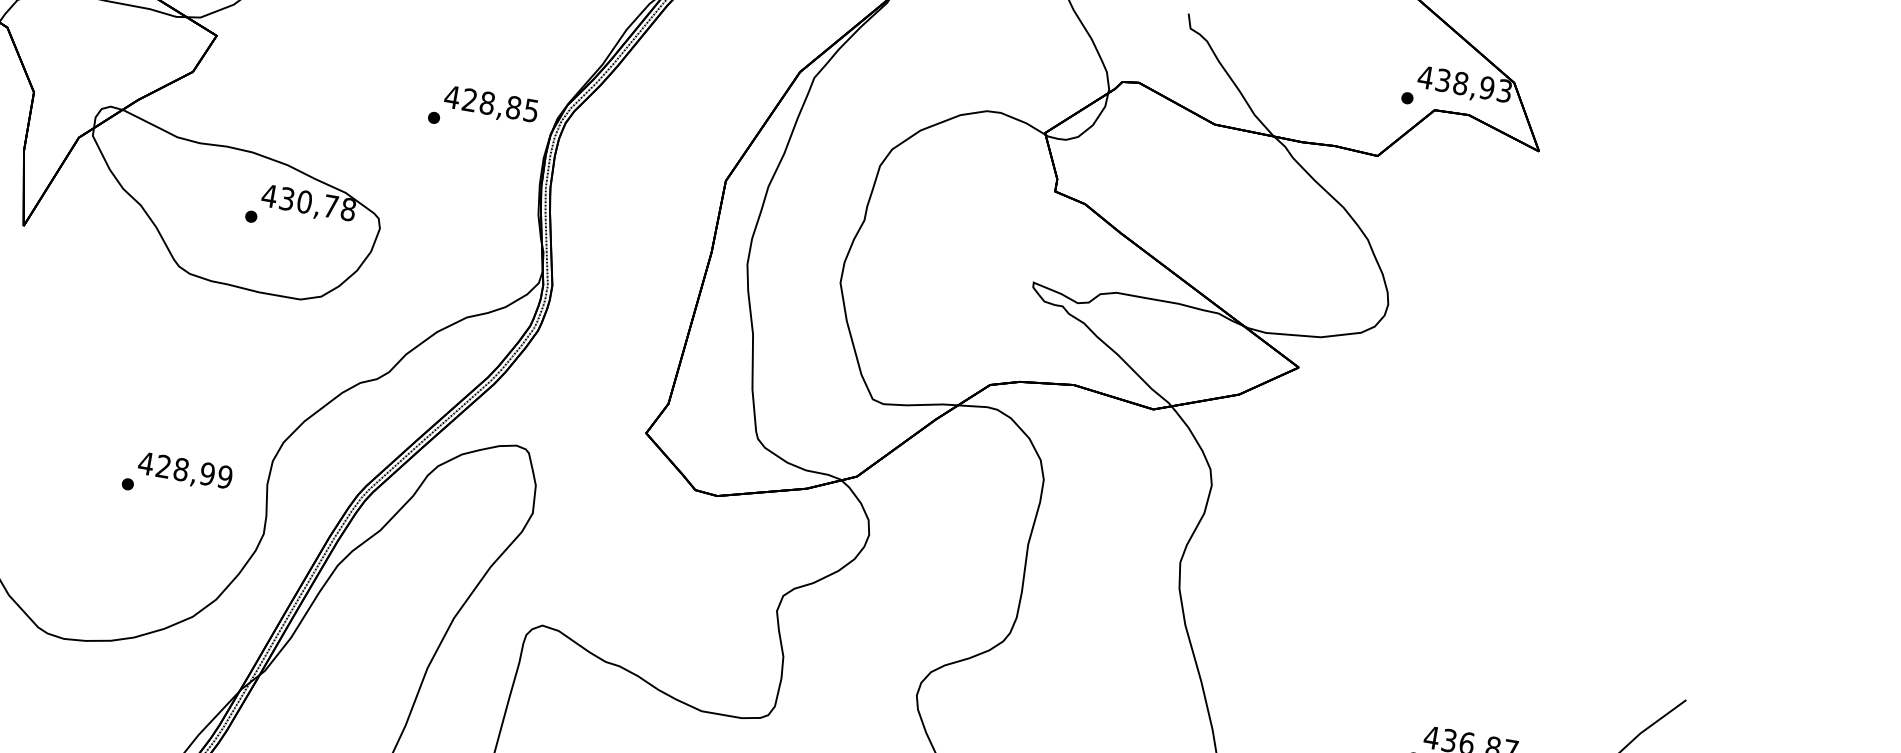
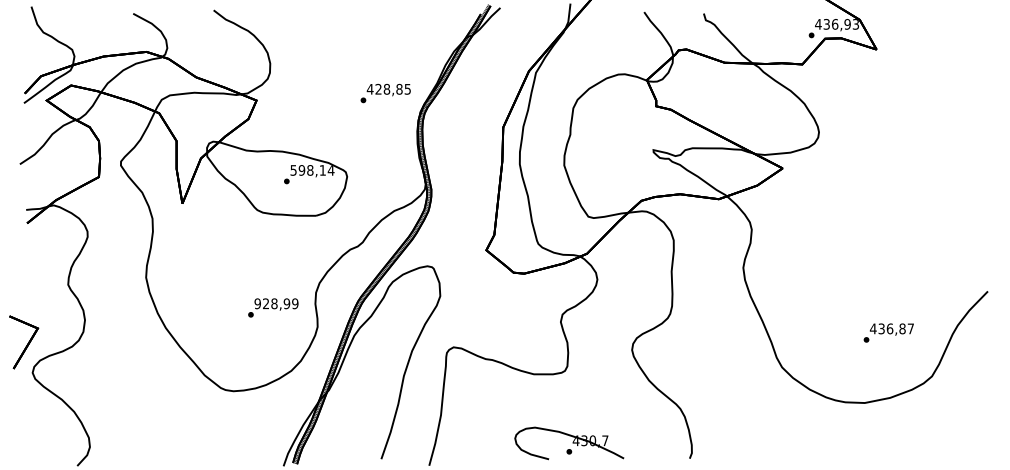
text: (1461, 83) -> (835, 24), 438,93 -> 436,93
text: (482, 111) -> (385, 93), moved
text: (309, 202) -> (312, 170), 430,78 -> 598,14
text: (145, 462) -> (257, 303), 428,99 -> 928,99

